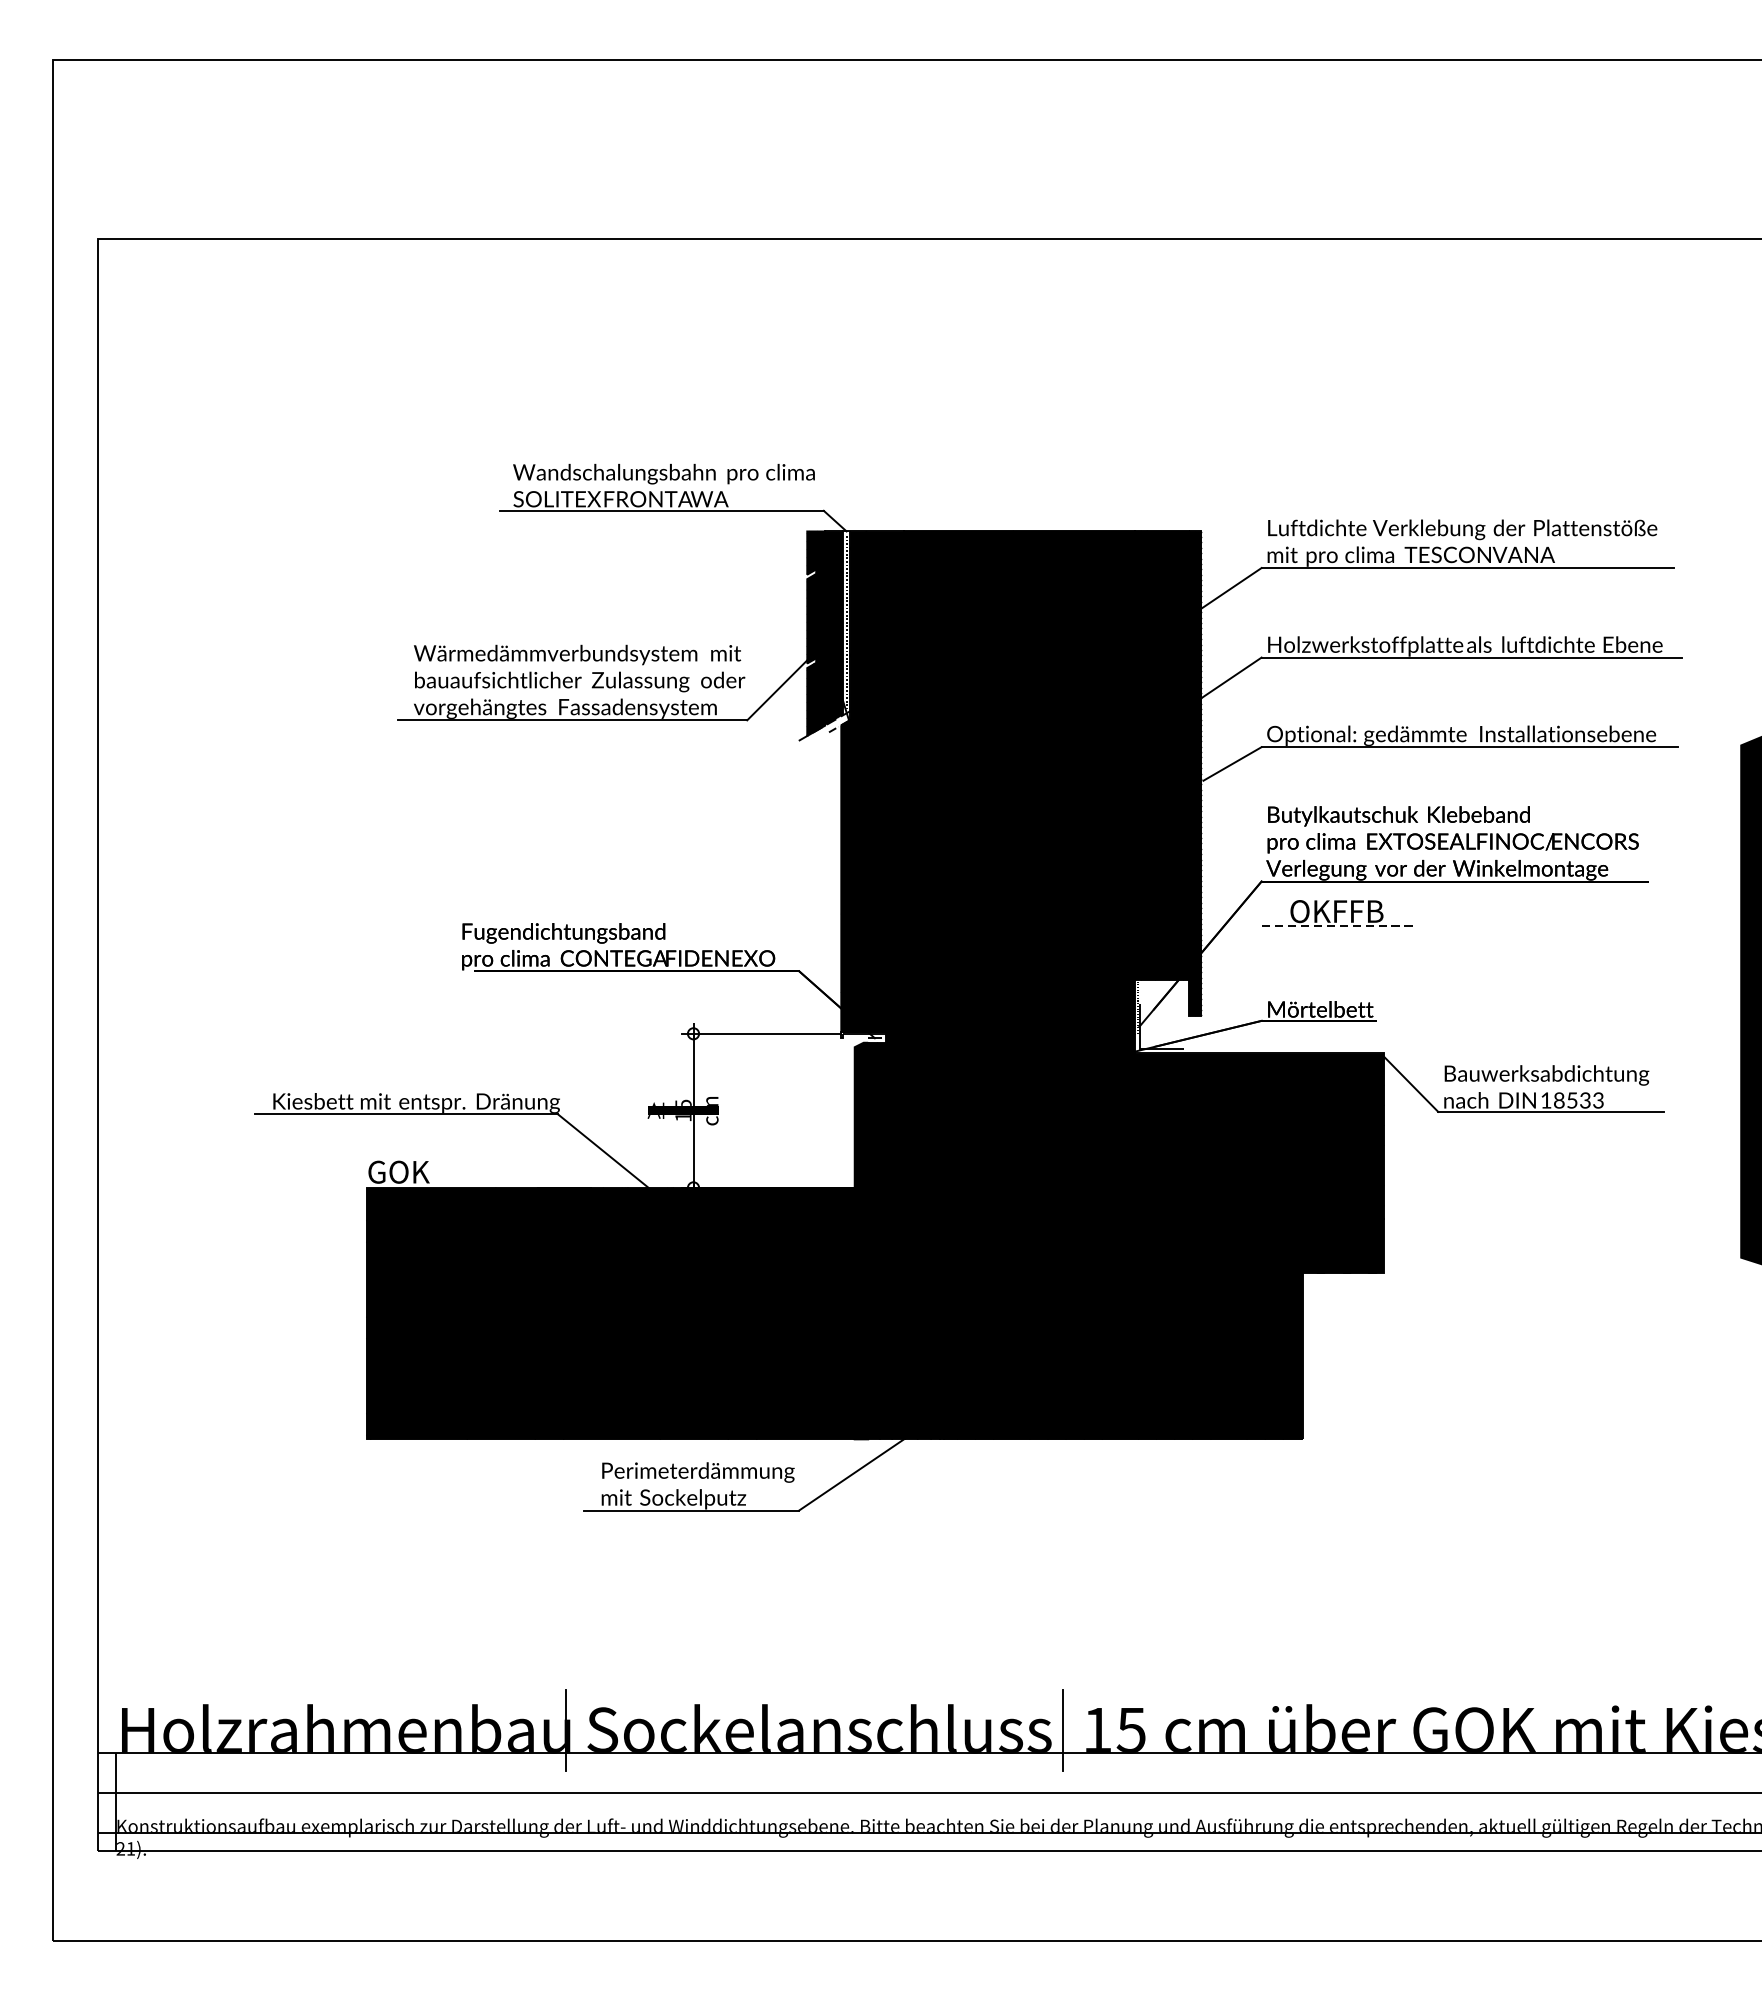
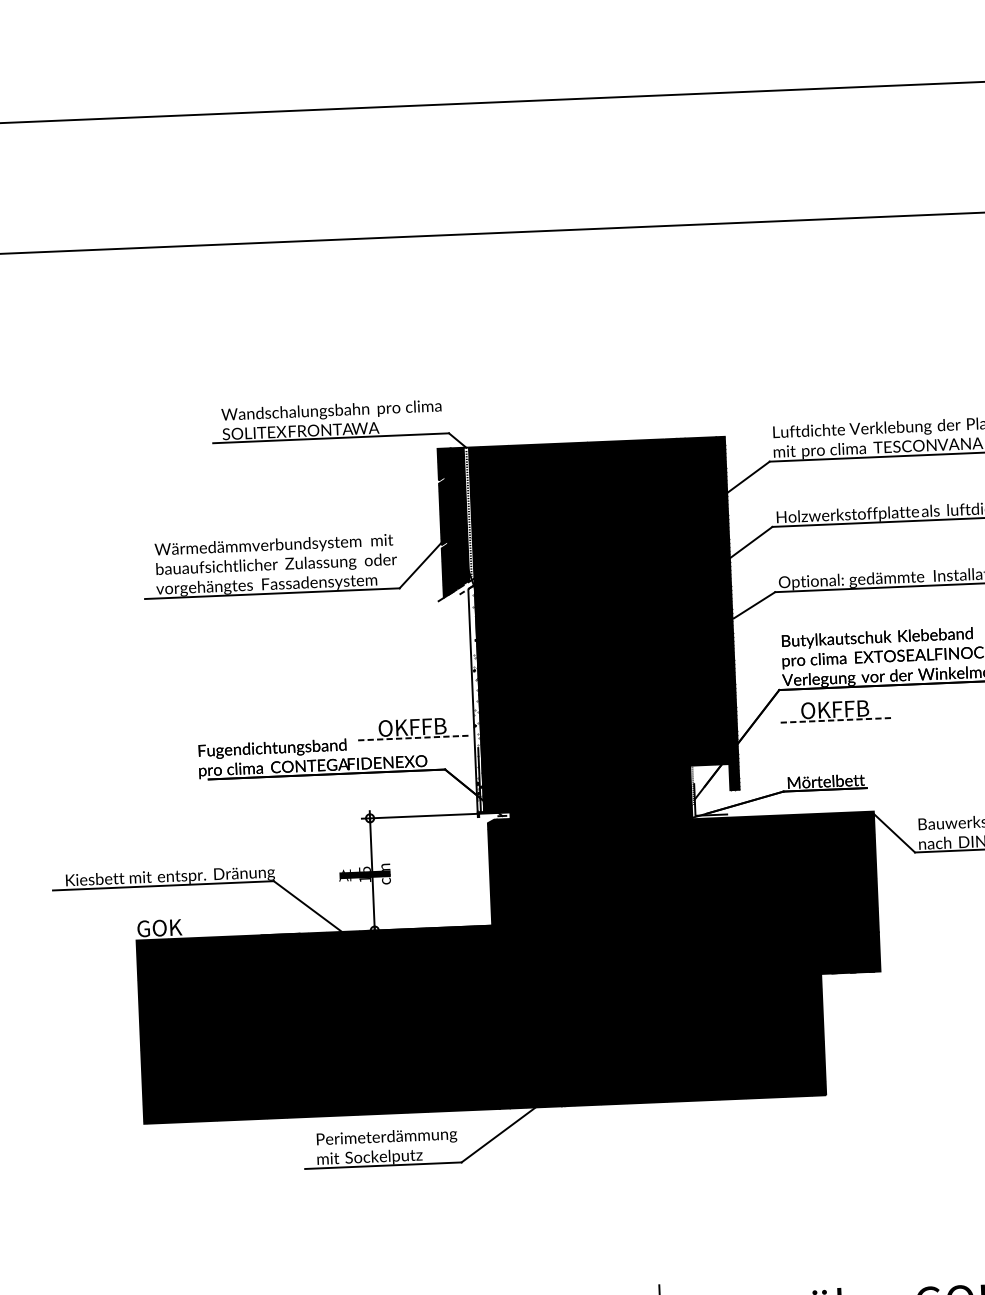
fill: (845, 875) -> (475, 698), removed
part: (757, 913) -> (413, 728), added

